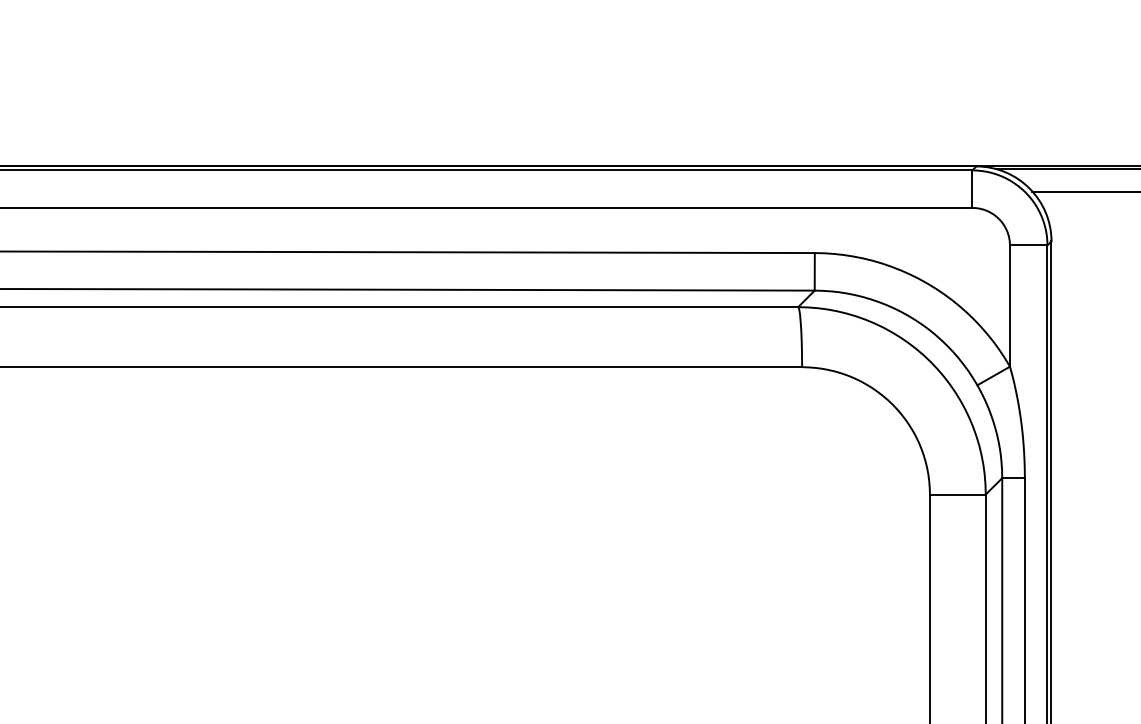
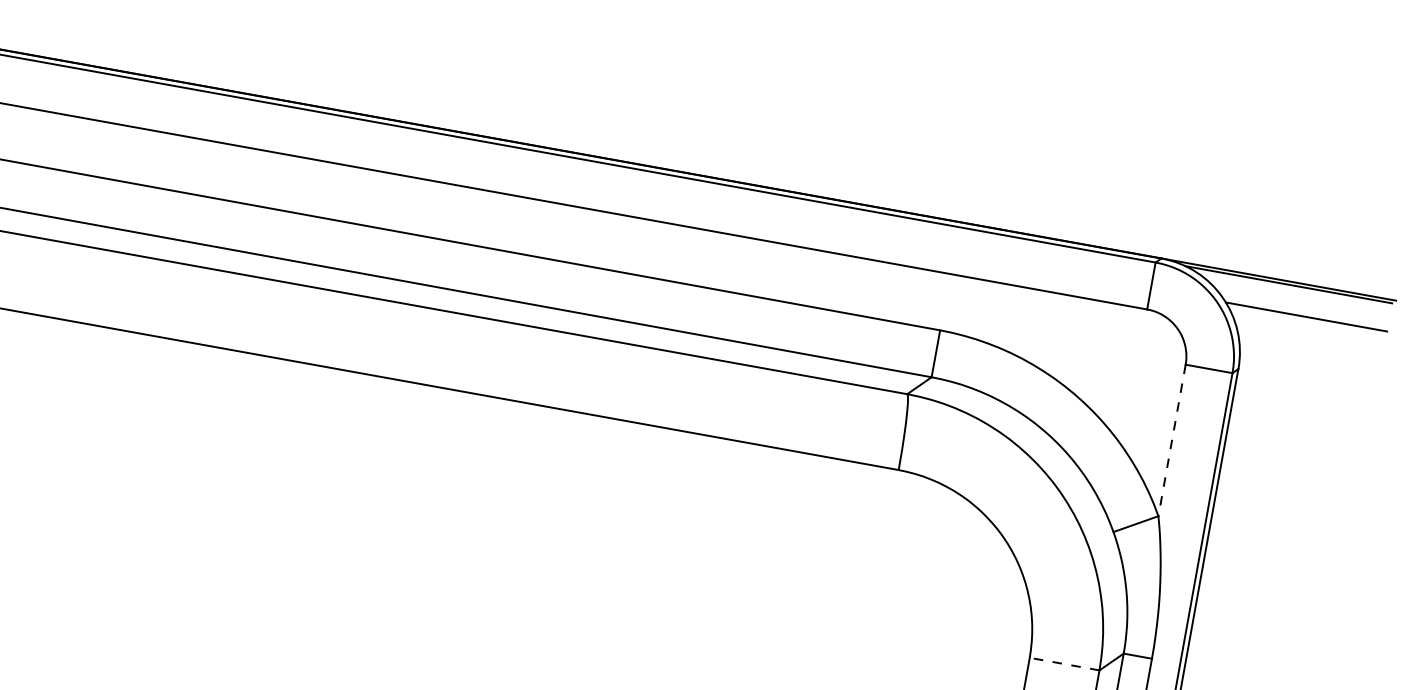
line: (1009, 306) -> (1171, 440), solid -> dashed
line: (957, 494) -> (1064, 664), solid -> dashed

